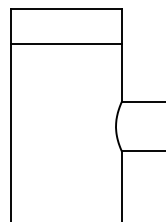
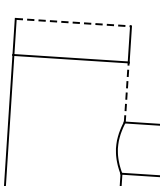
line: (66, 8) -> (73, 22), solid -> dashed
line: (121, 72) -> (126, 92), solid -> dashed

